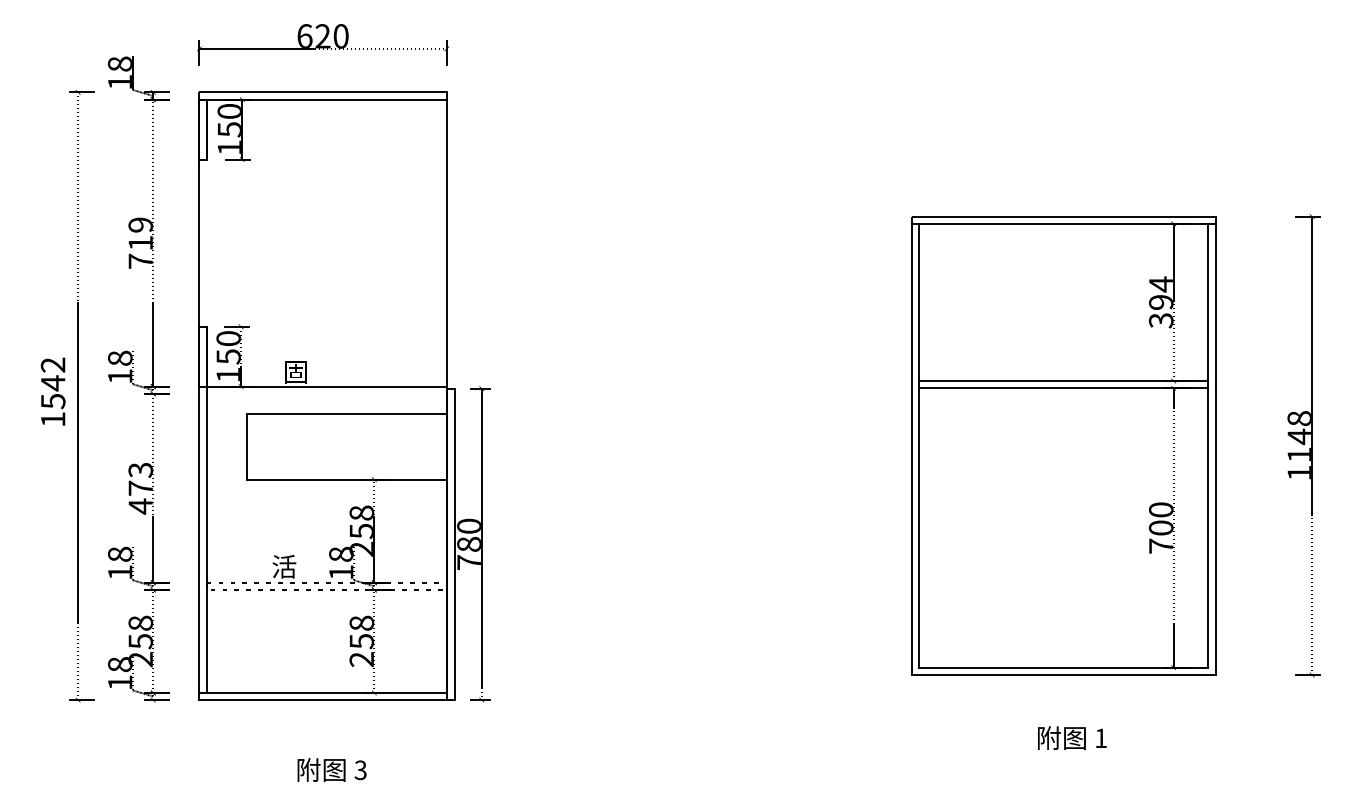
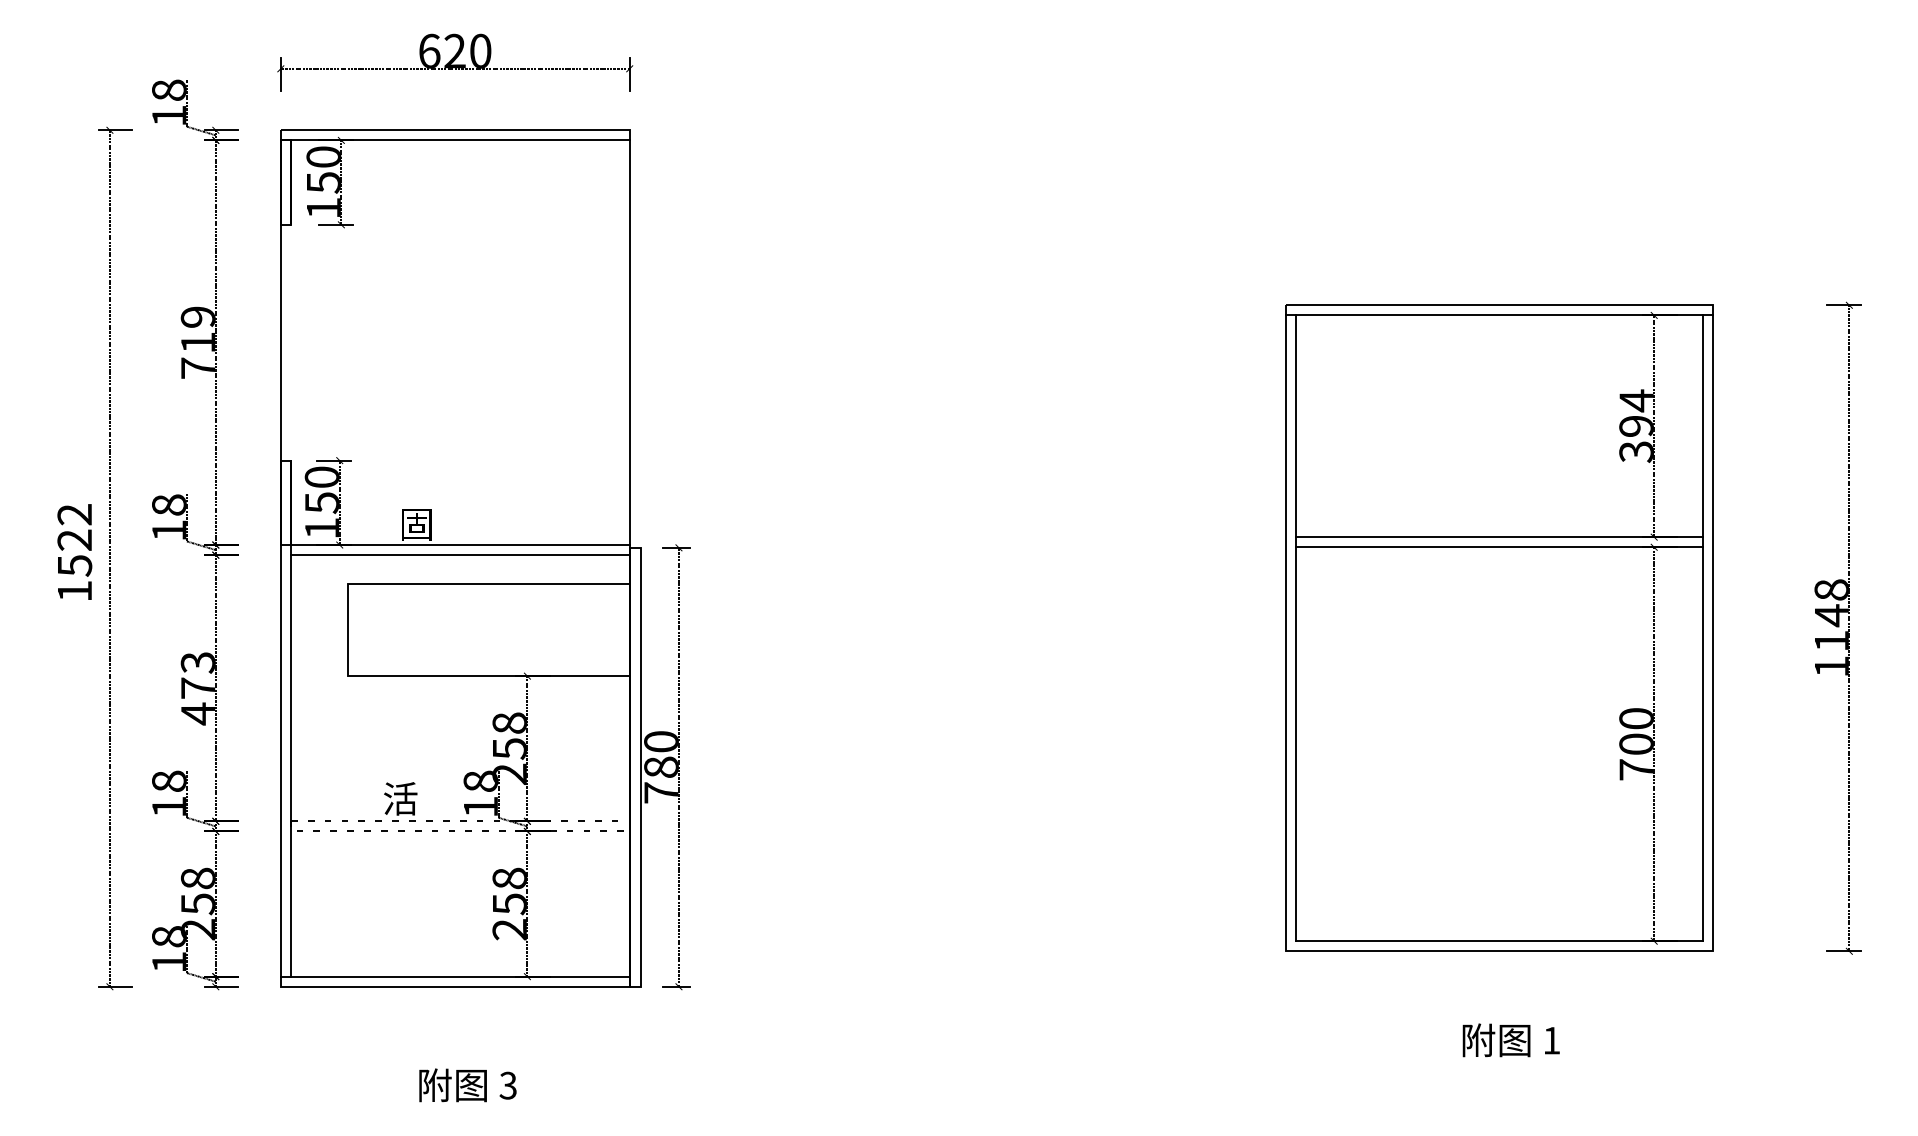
text: (52, 383) -> (73, 540), 1542 -> 1522
line: (326, 393) -> (460, 554), added

